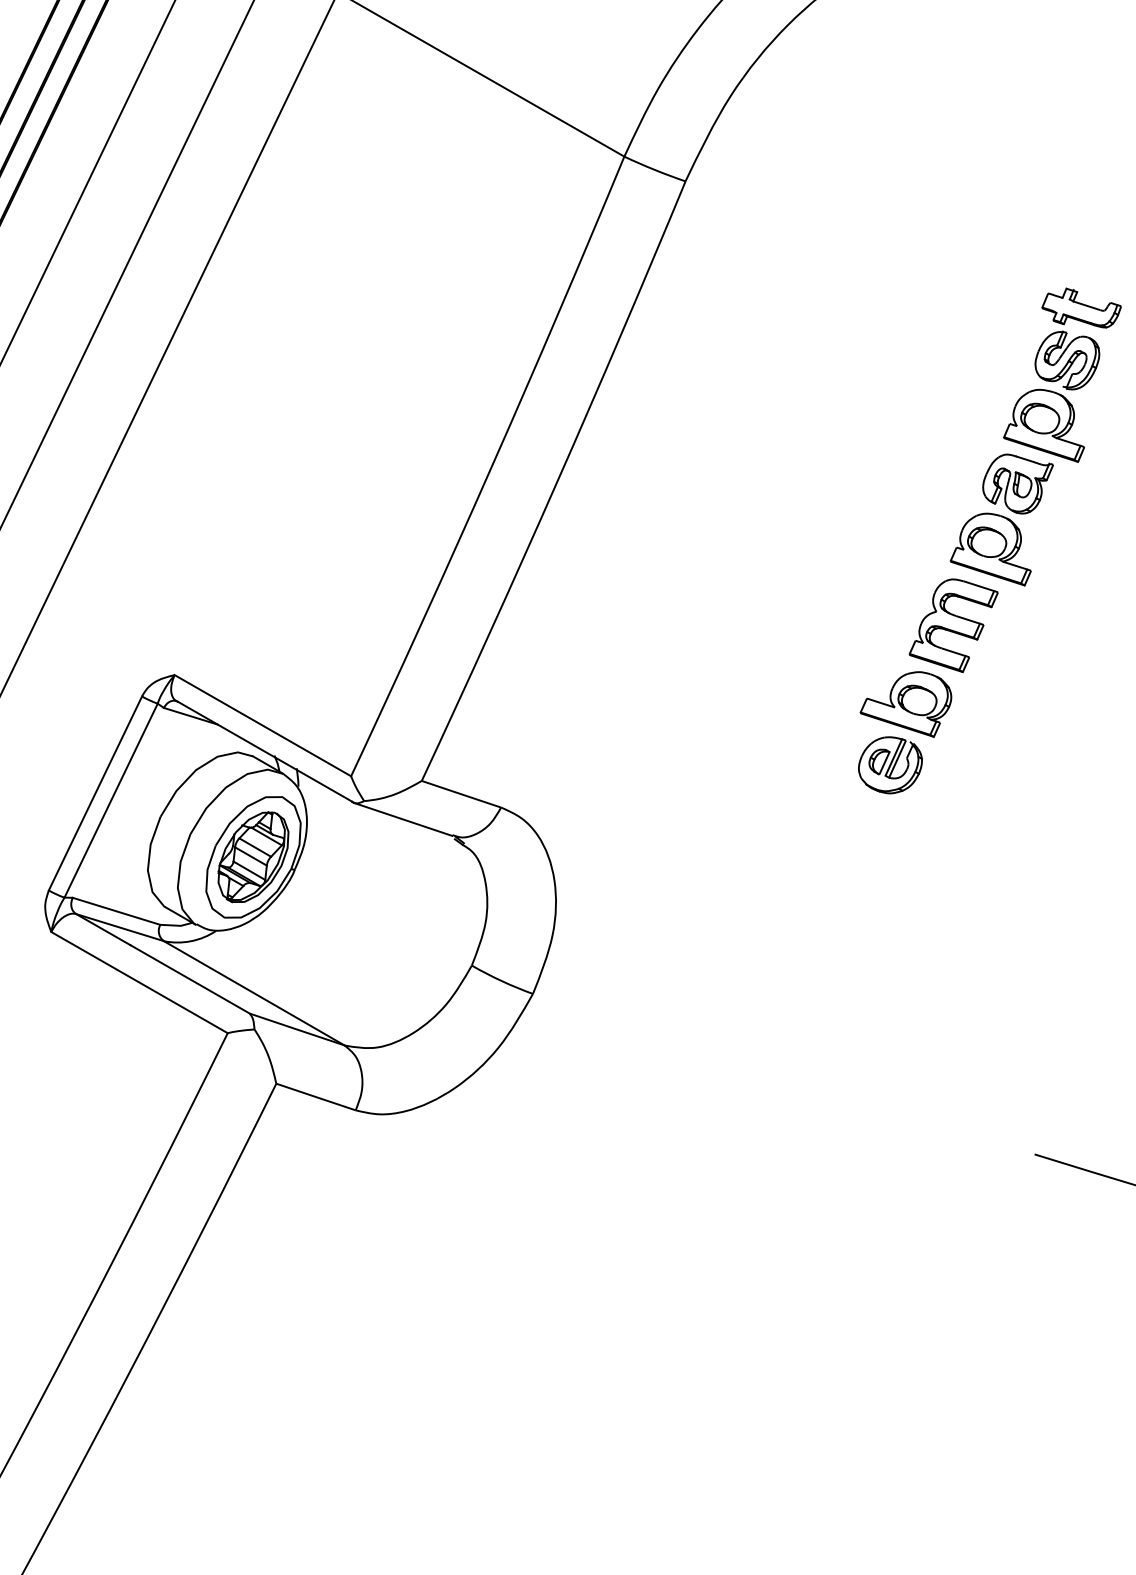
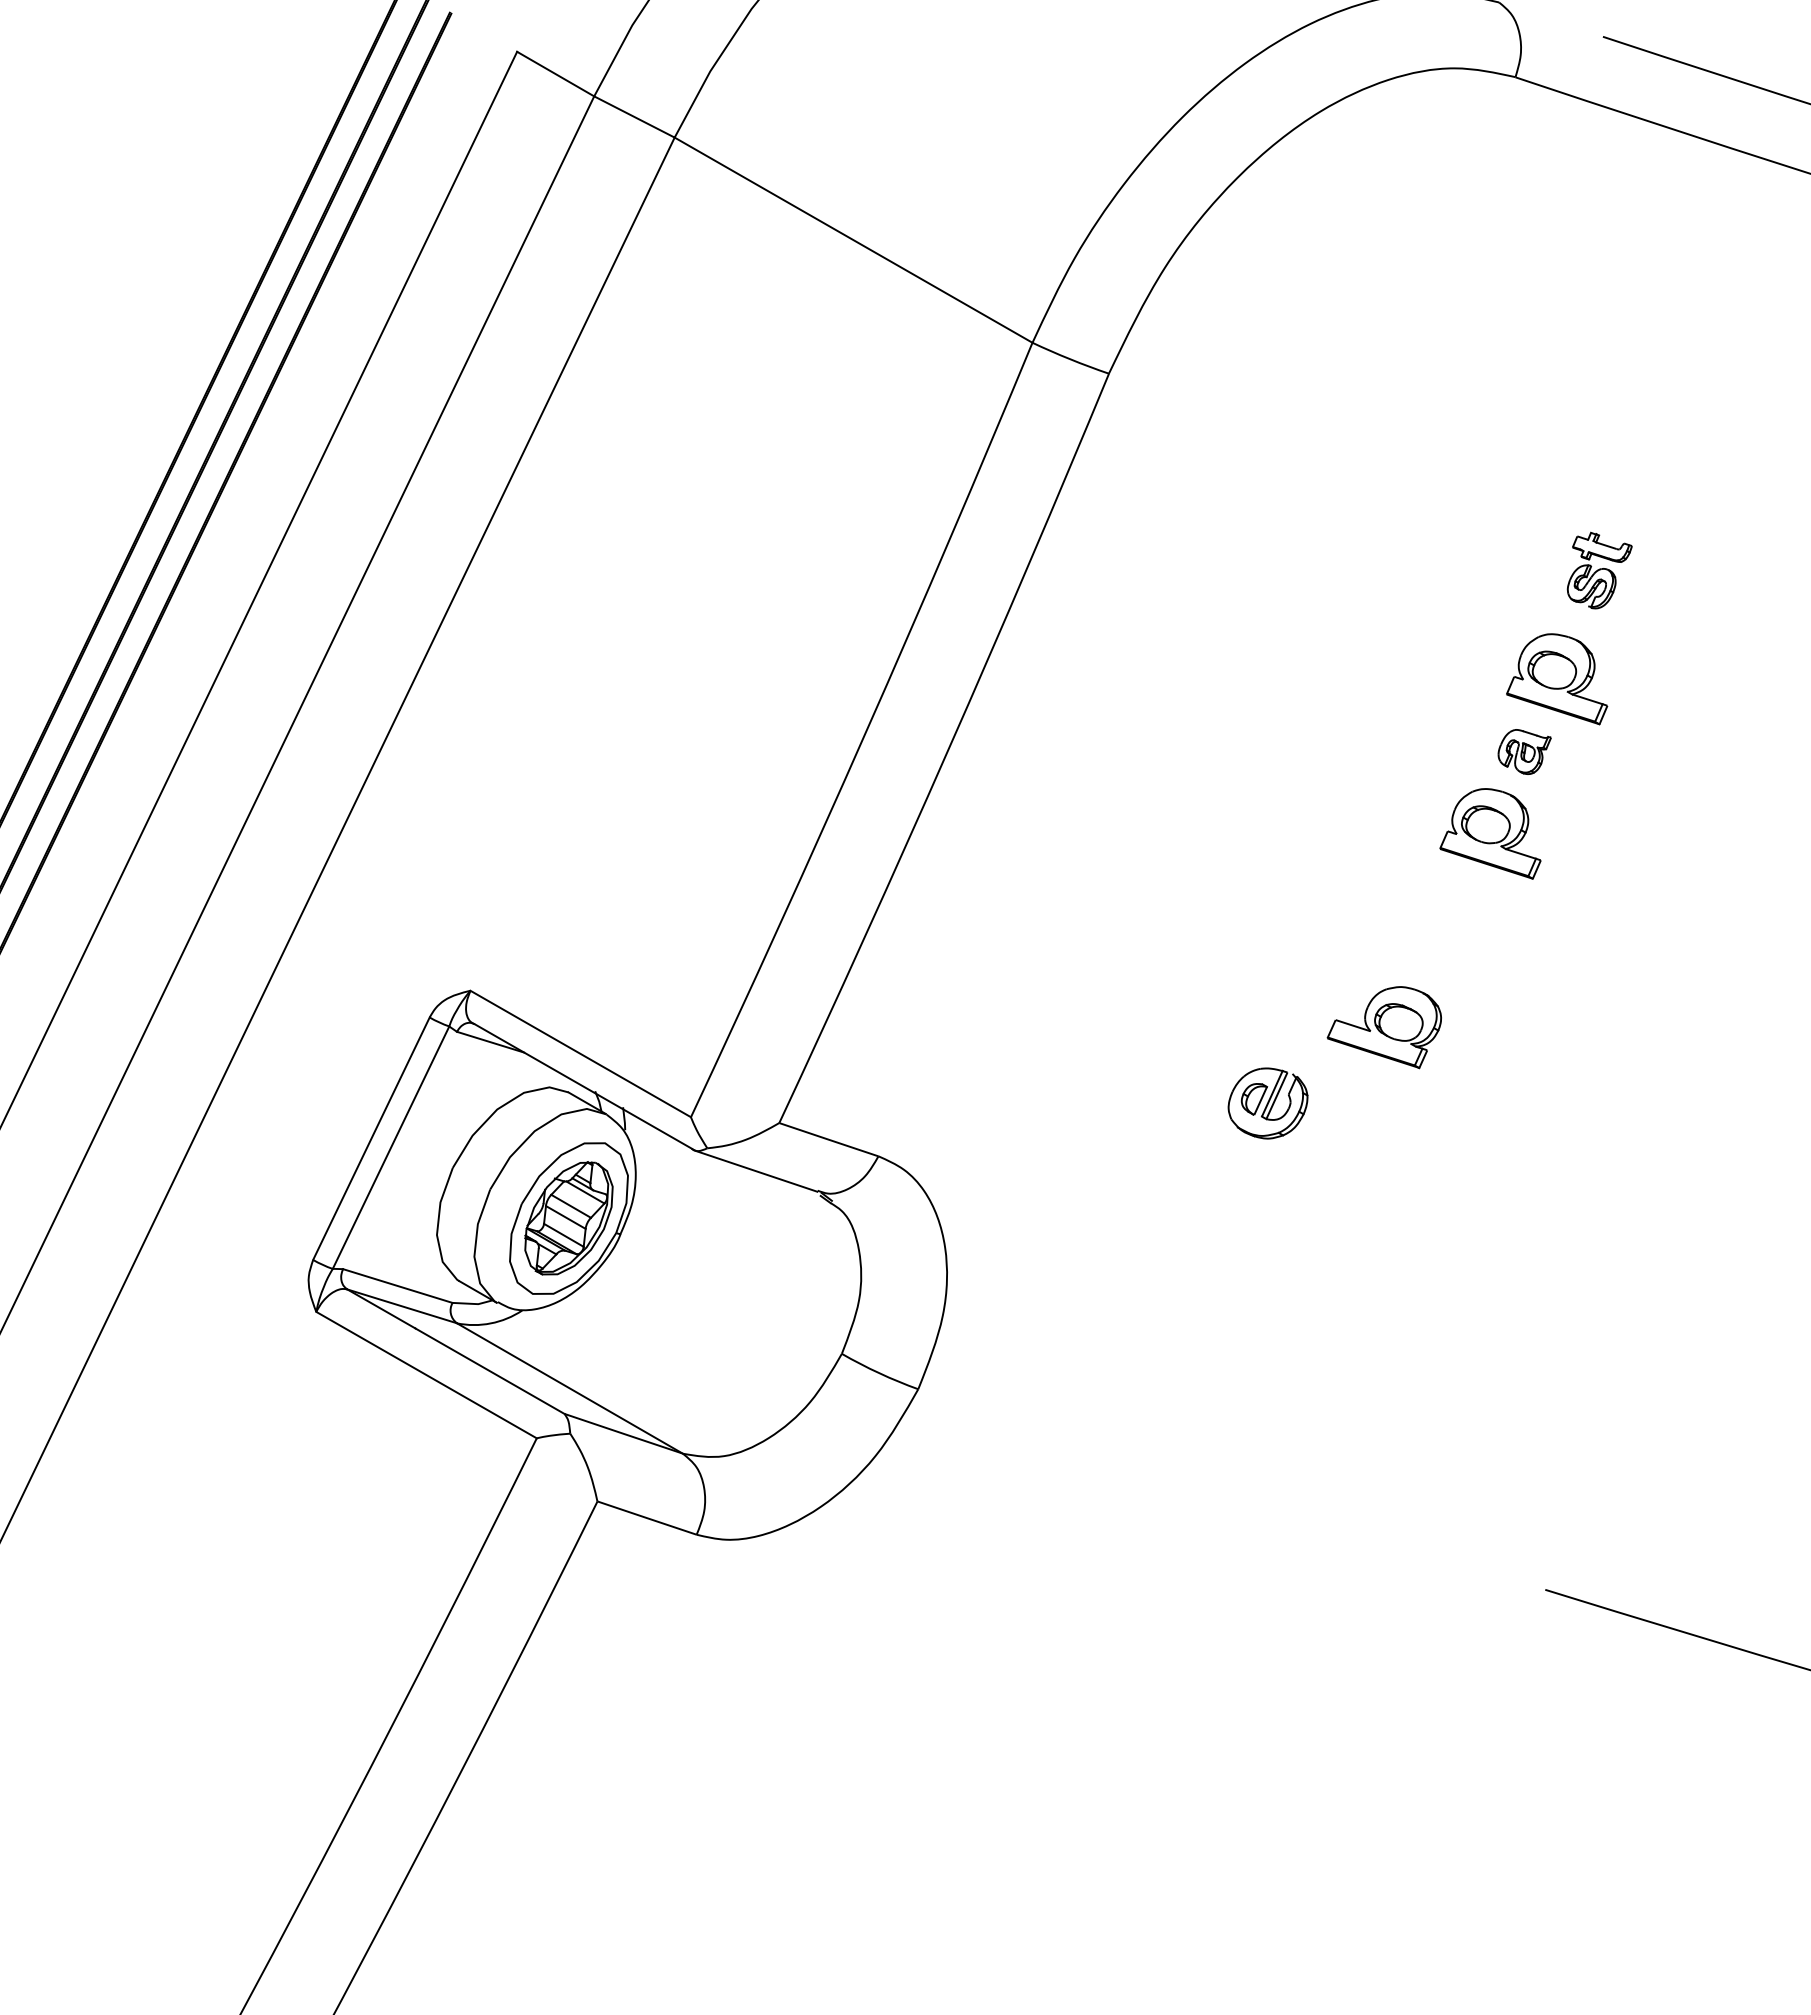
part: (1078, 338) -> (1599, 570), size x0.6
part: (1018, 483) -> (1524, 751), size x0.6
part: (954, 625) -> (1444, 928), removed
part: (890, 765) -> (1267, 1103), moved

